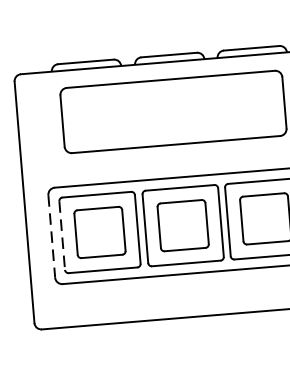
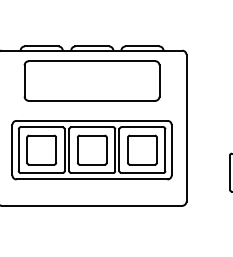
line: (61, 236) -> (18, 150), dashed -> solid
line: (51, 237) -> (12, 150), dashed -> solid

